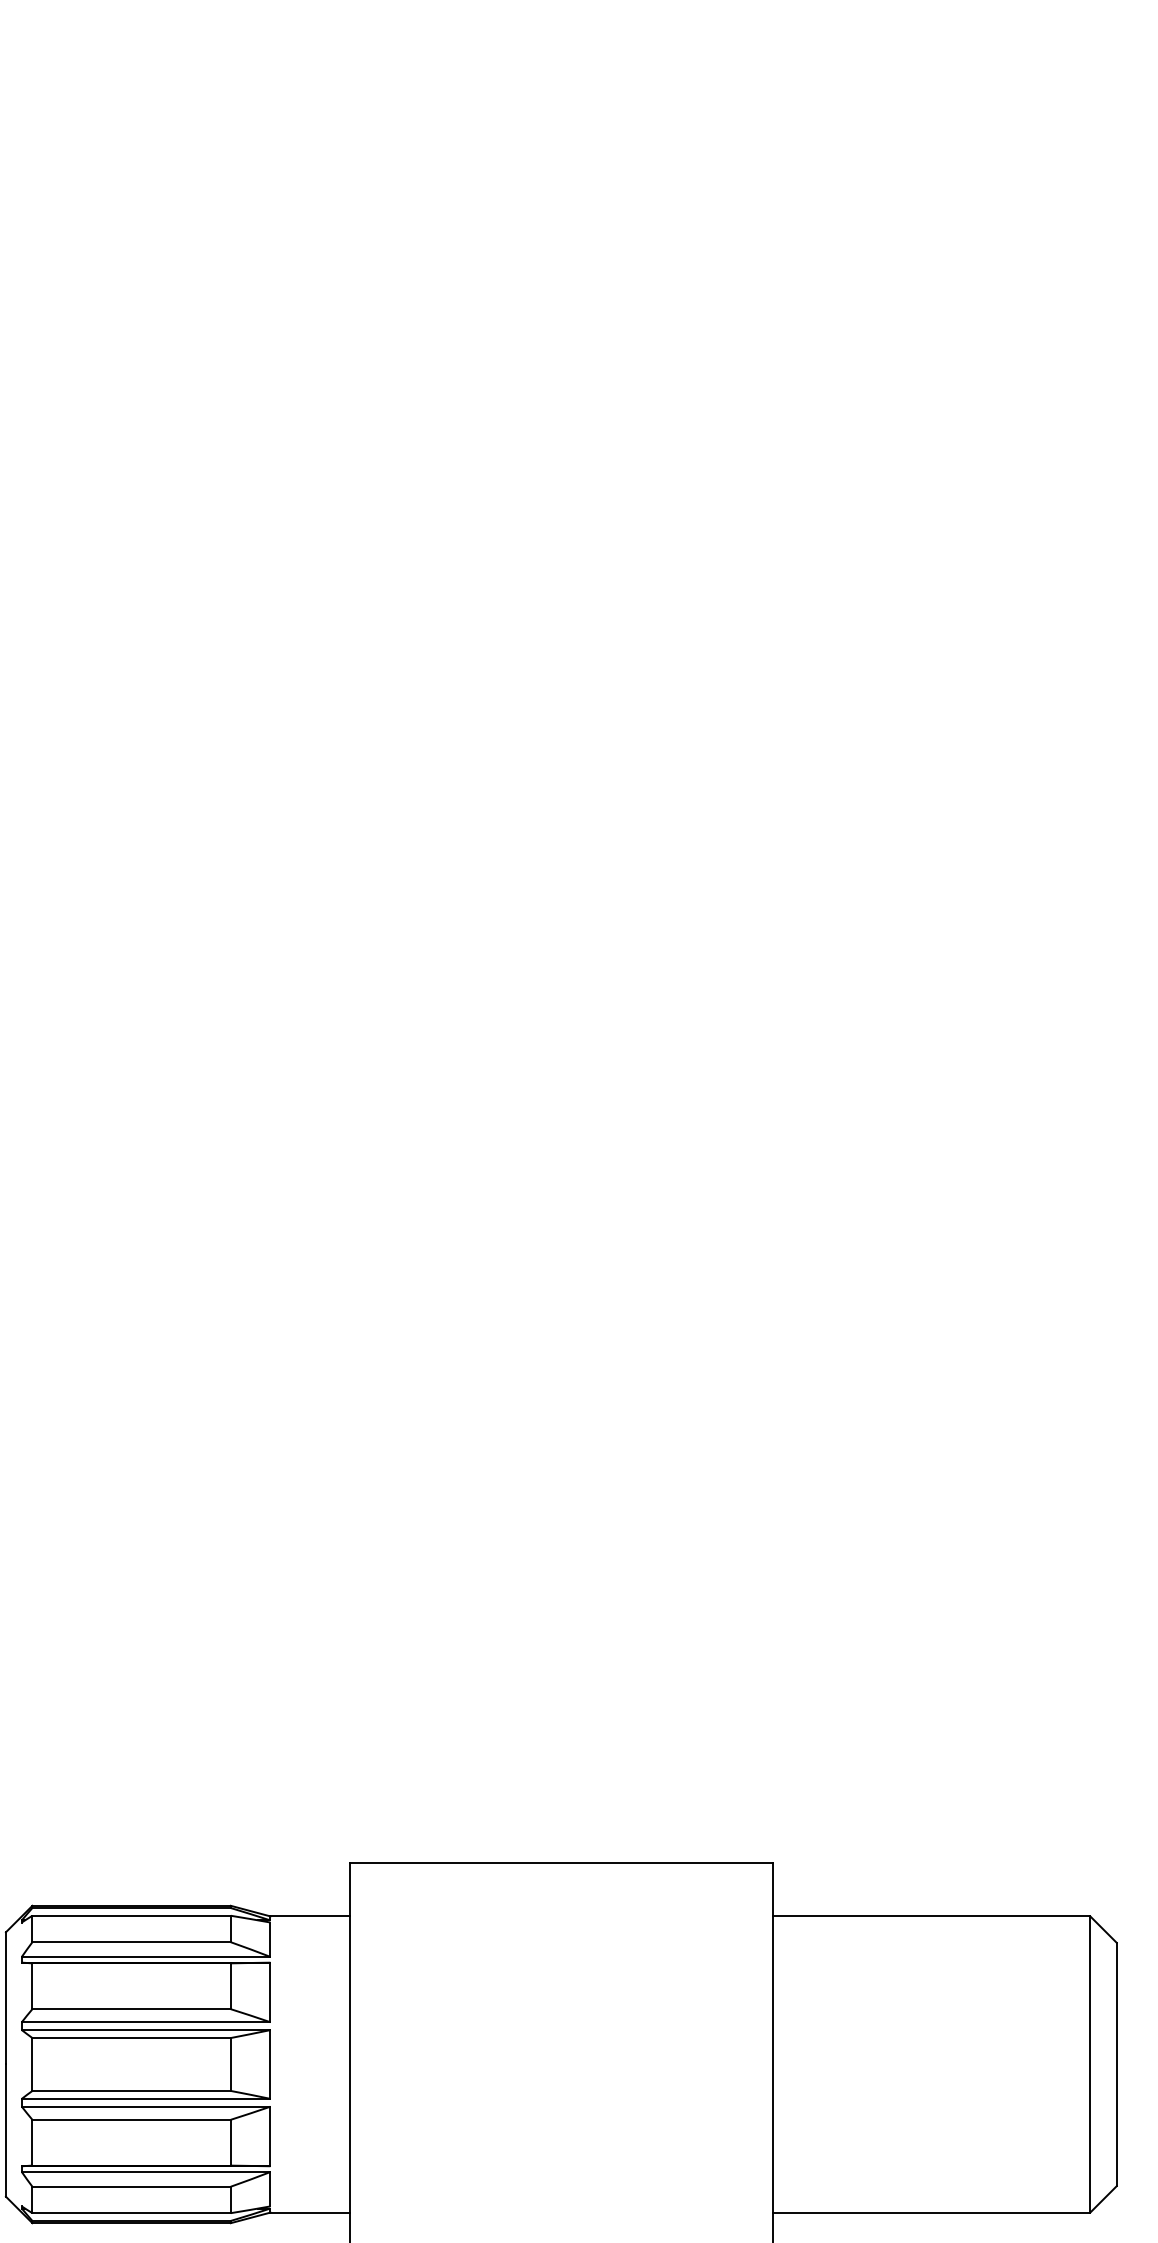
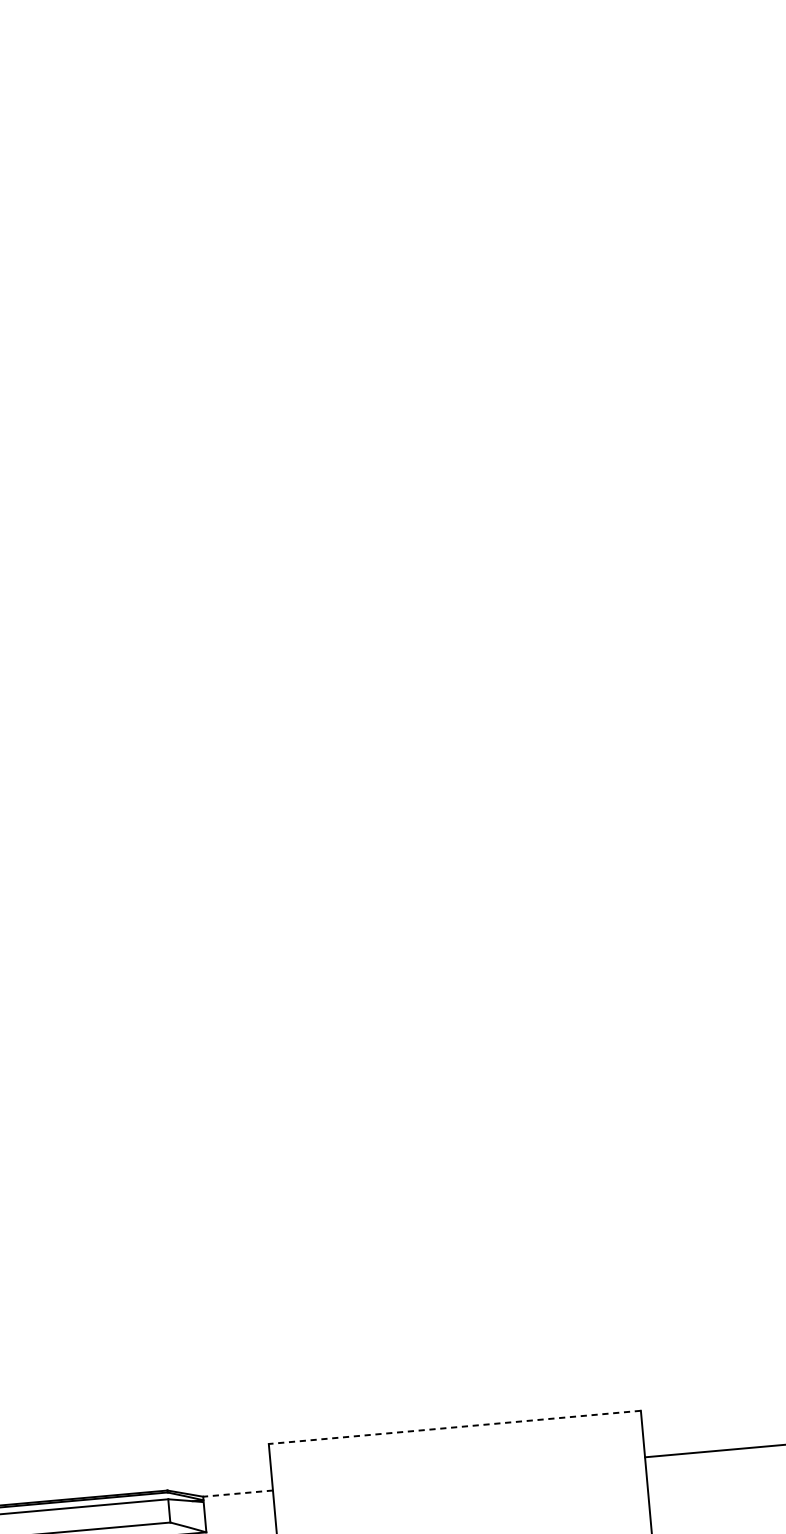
line: (561, 1863) -> (454, 1427), solid -> dashed
line: (310, 1916) -> (238, 1493), solid -> dashed

